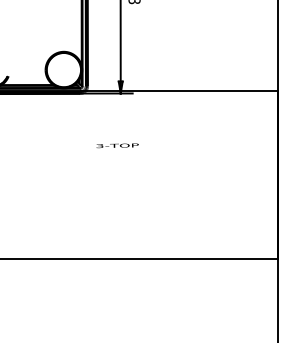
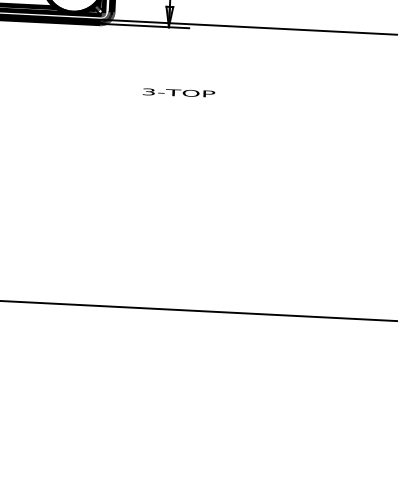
text: (117, 145) -> (178, 92), moved

